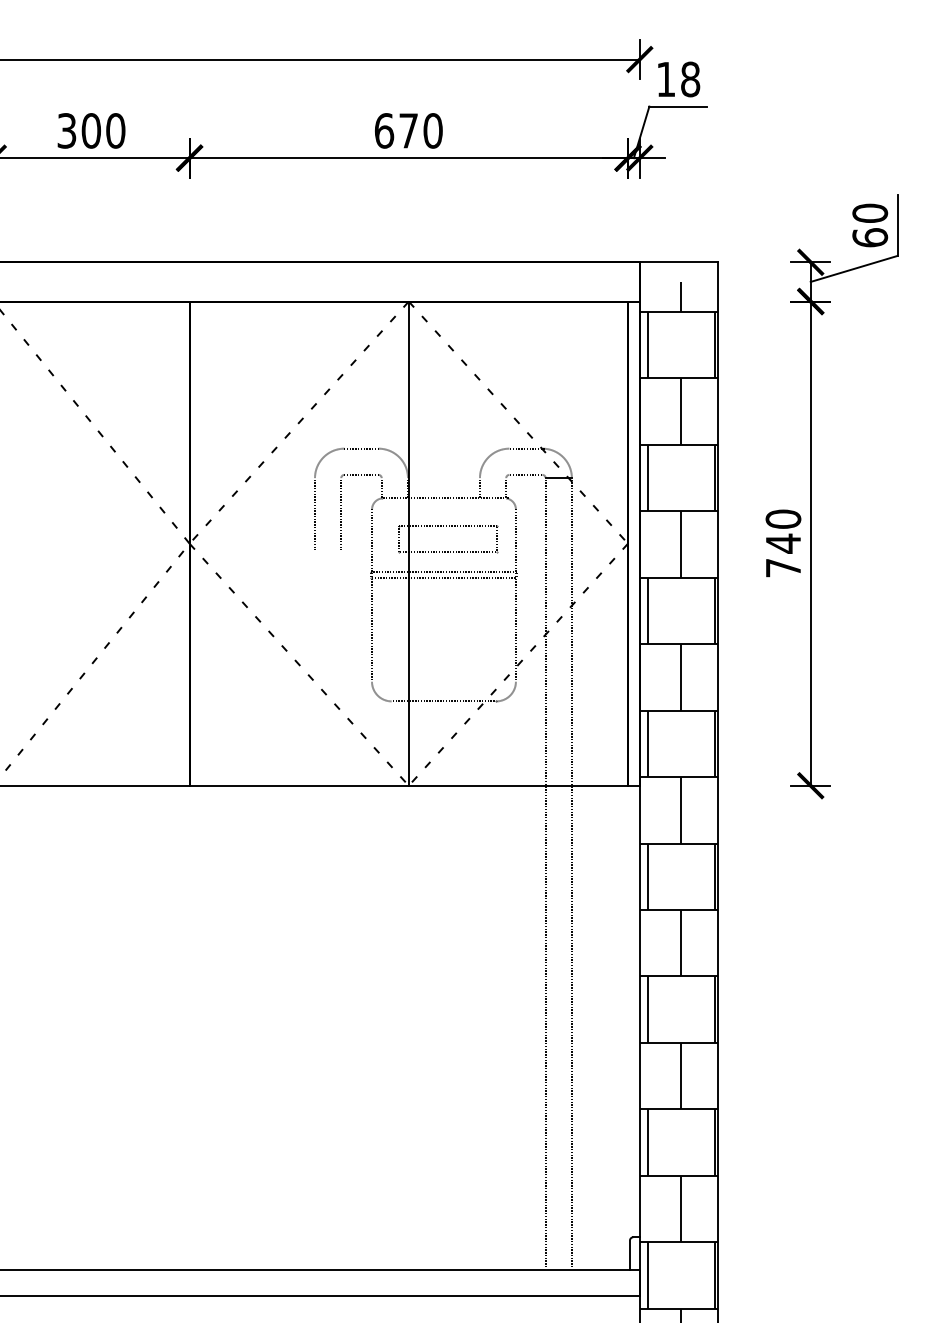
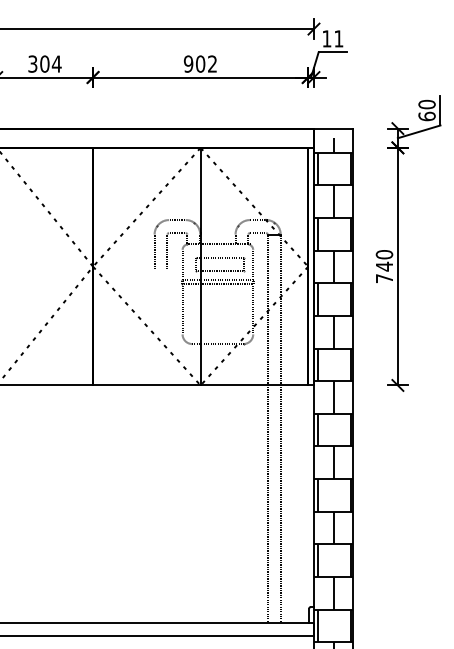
text: (689, 78) -> (338, 38), 18 -> 11
text: (115, 129) -> (56, 63), 300 -> 304
text: (408, 129) -> (200, 63), 670 -> 902

